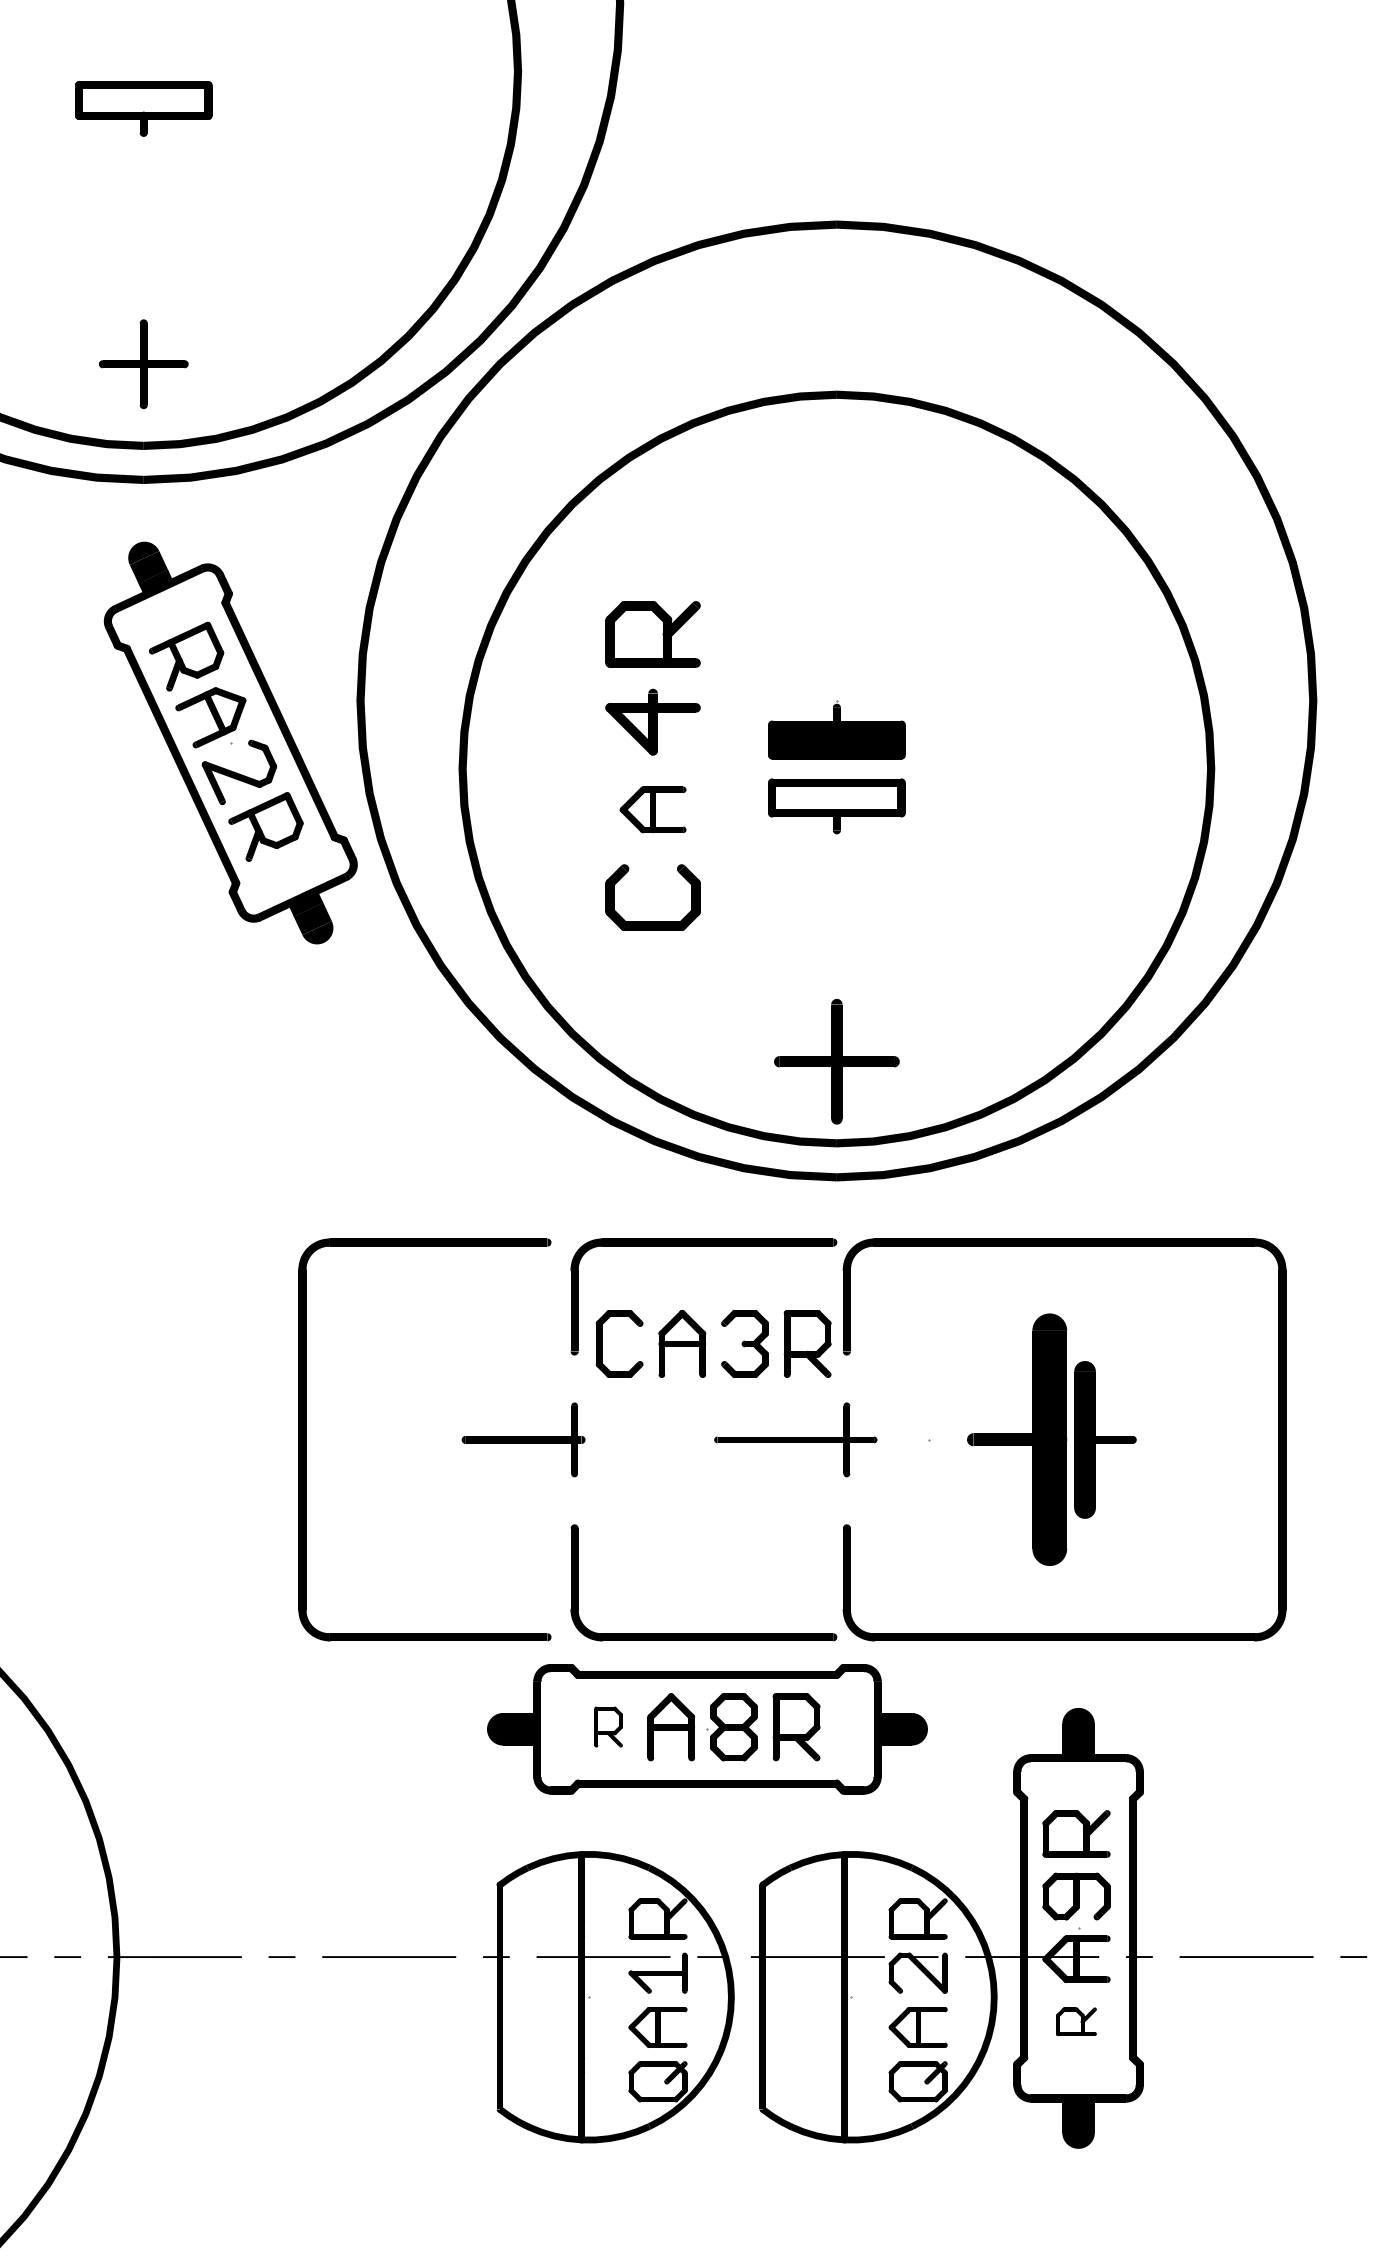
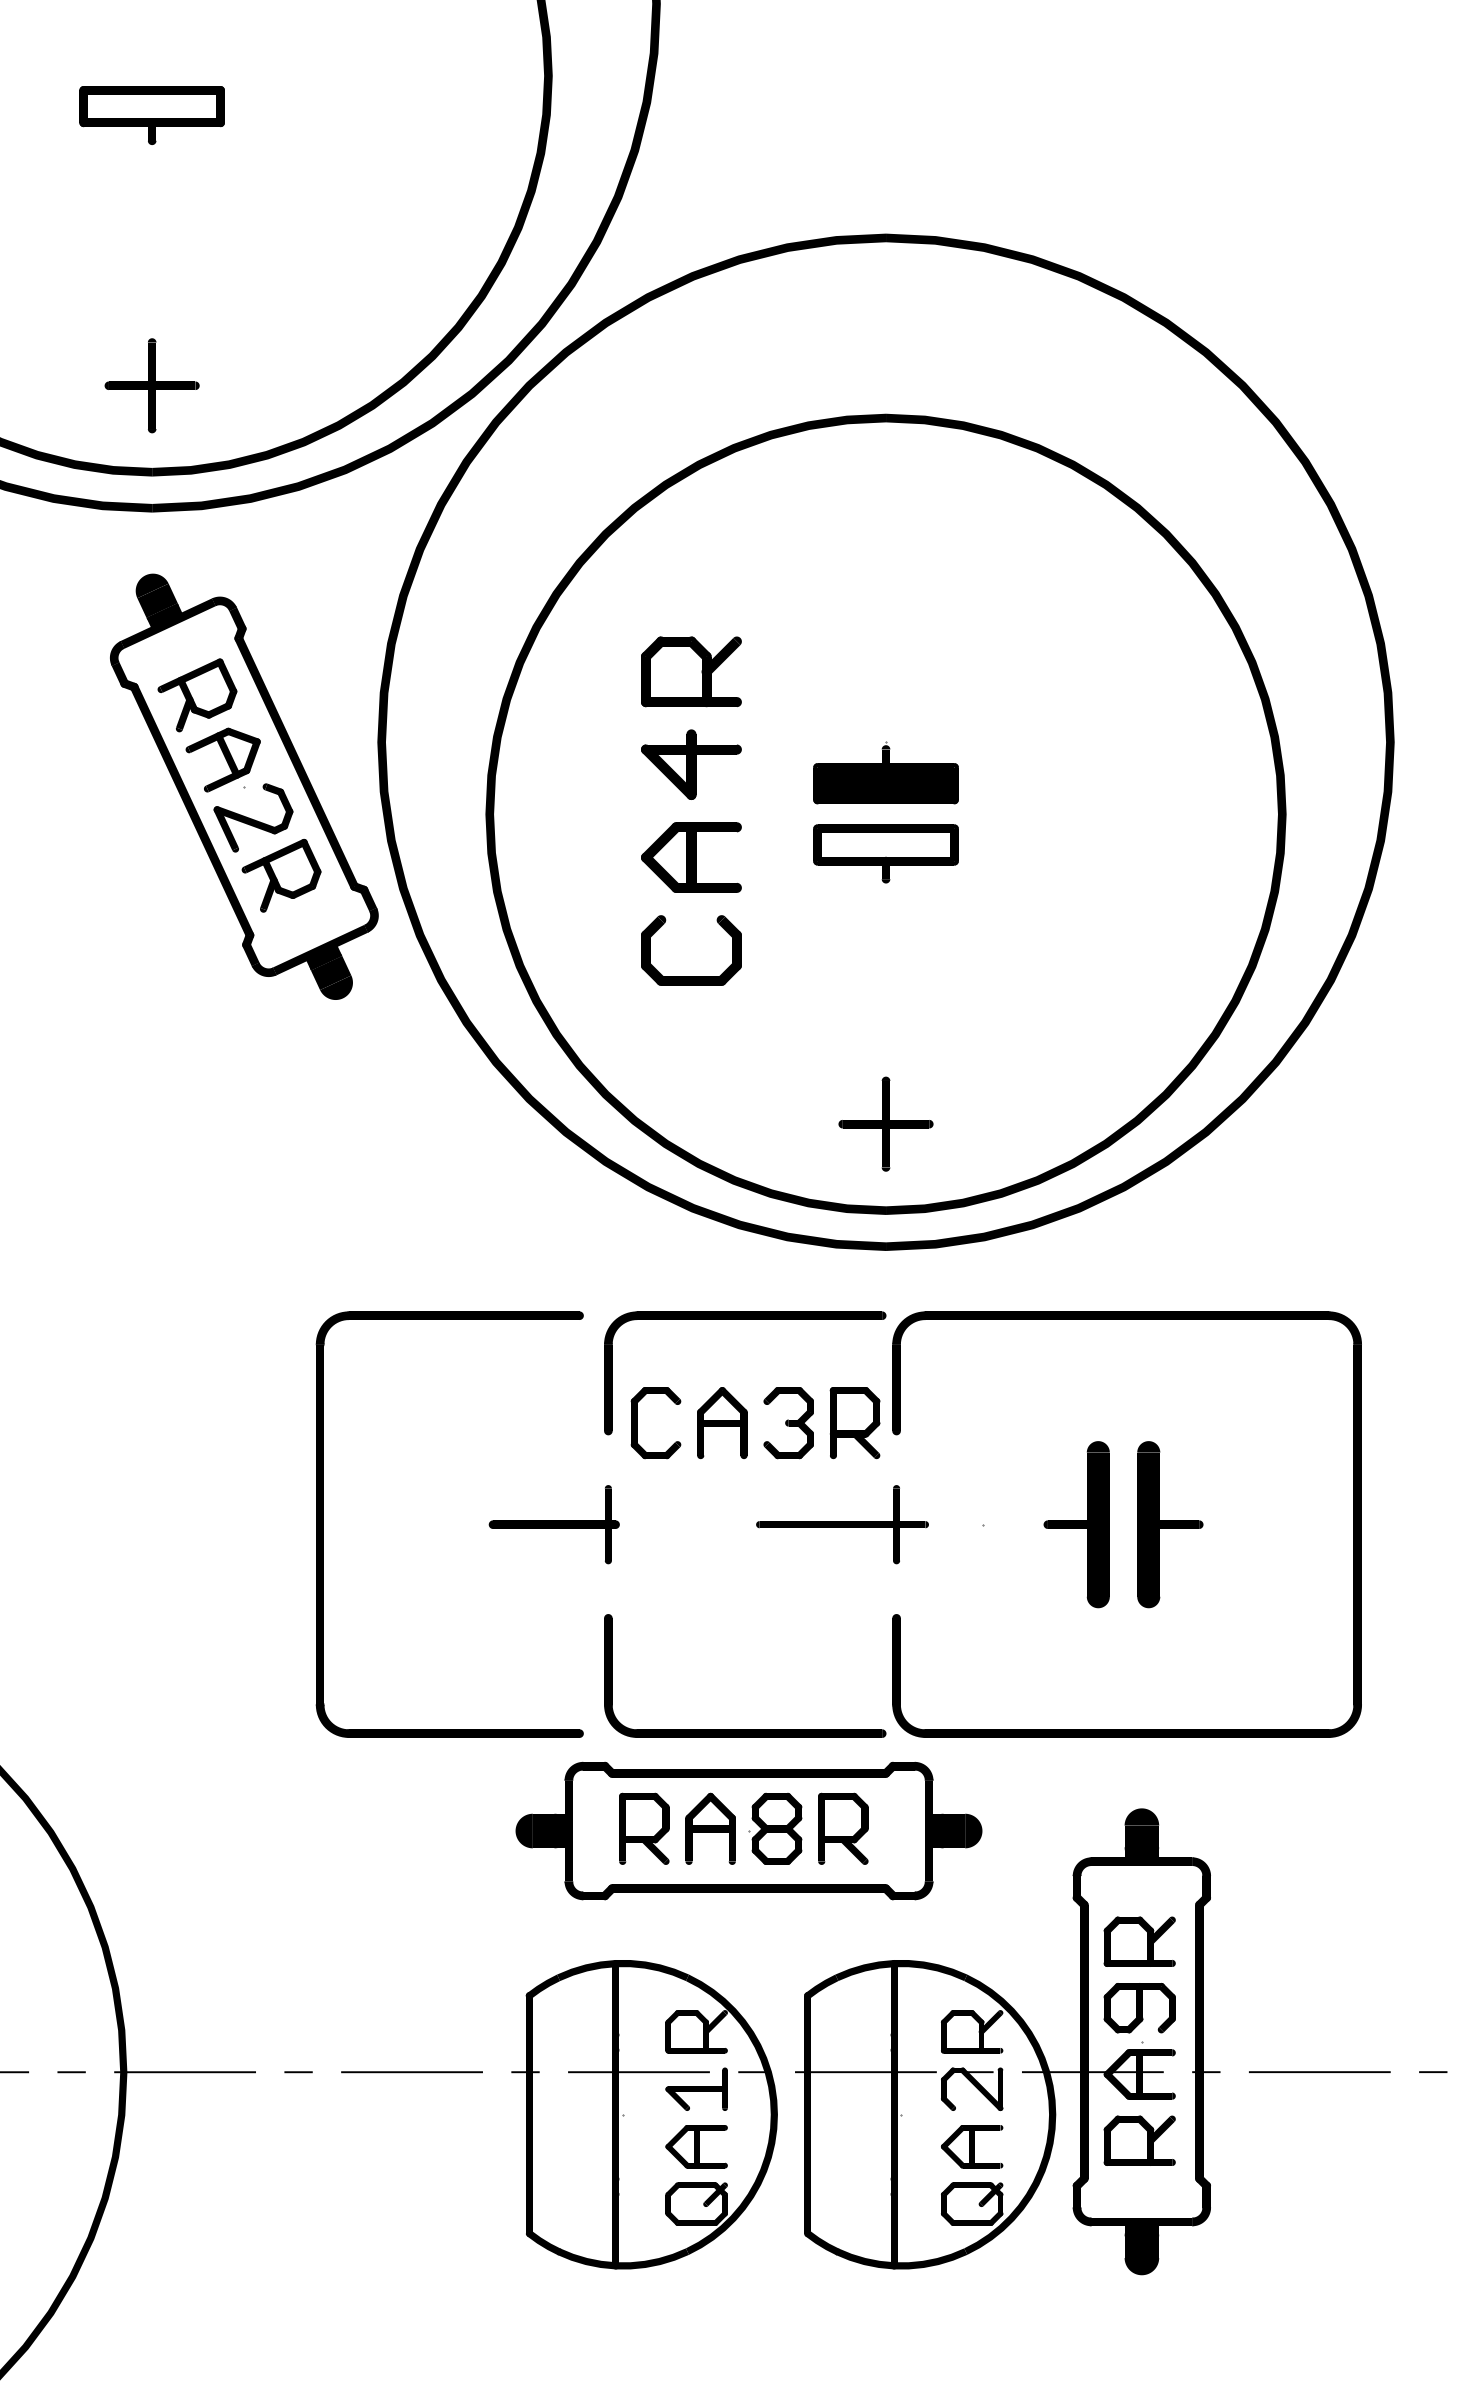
part: (653, 809) -> (691, 857), size x1.43
part: (836, 1061) -> (885, 1123), size x0.71
part: (1016, 1439) -> (1076, 1524), size x0.62
part: (608, 1726) -> (644, 1828), size x1.67
part: (1076, 2021) -> (1139, 2140), size x1.67

